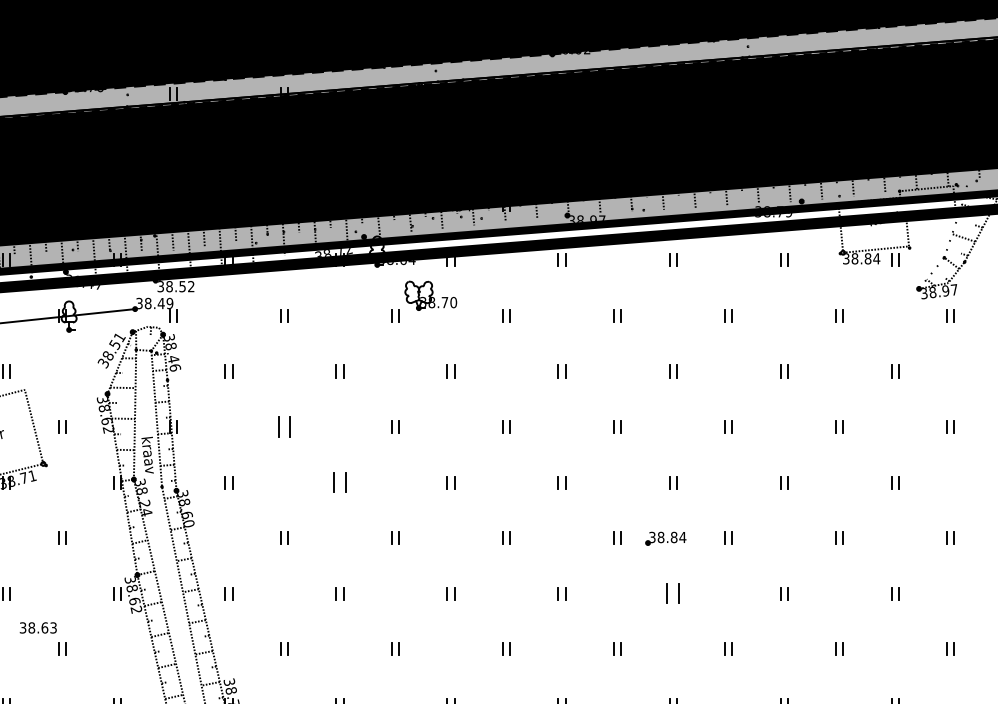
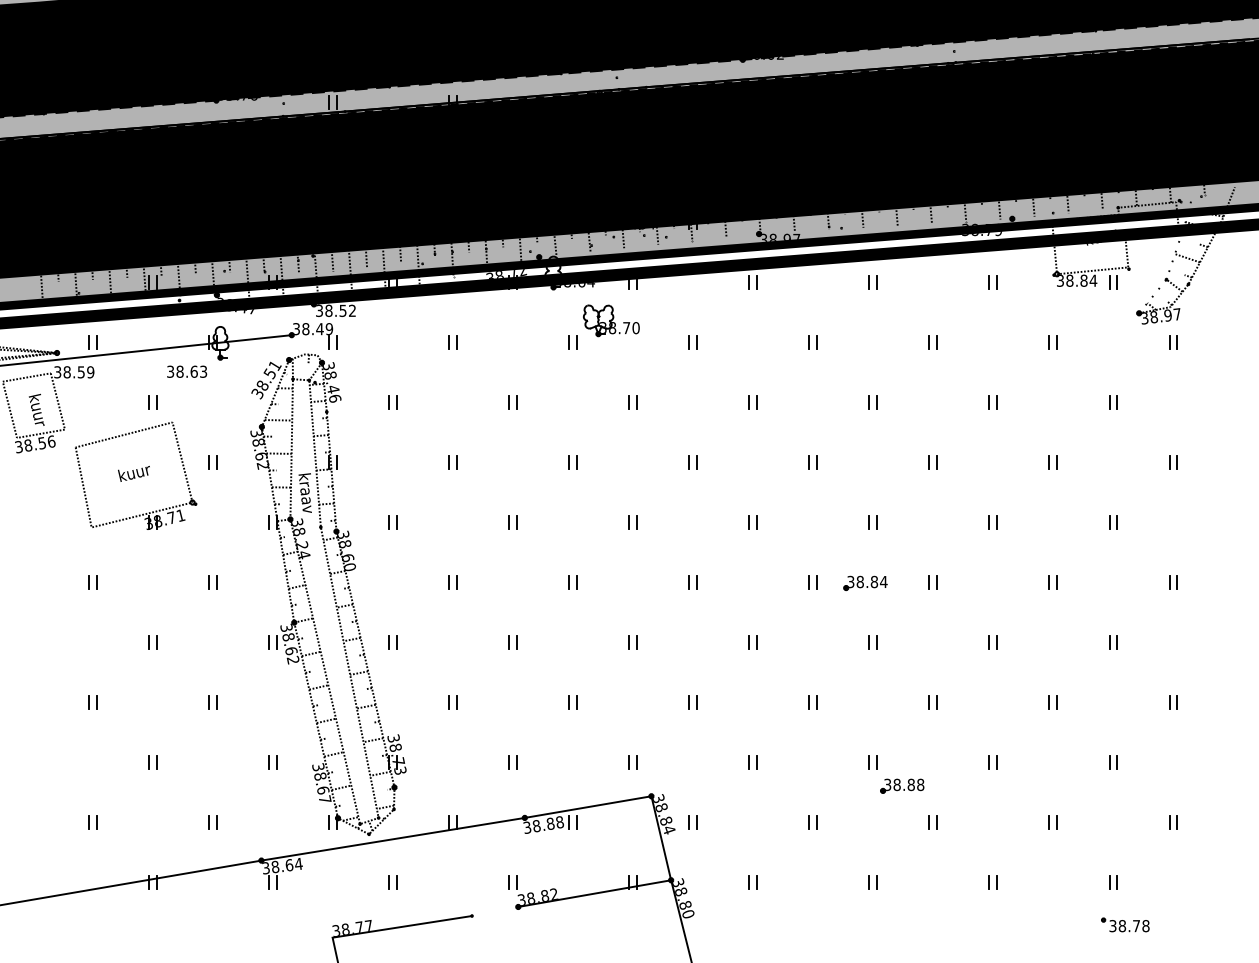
part: (283, 426) -> (452, 462), size x0.62
part: (339, 482) -> (512, 522), size x0.62
part: (672, 593) -> (872, 642), size x0.62
text: (38, 627) -> (187, 371), moved

